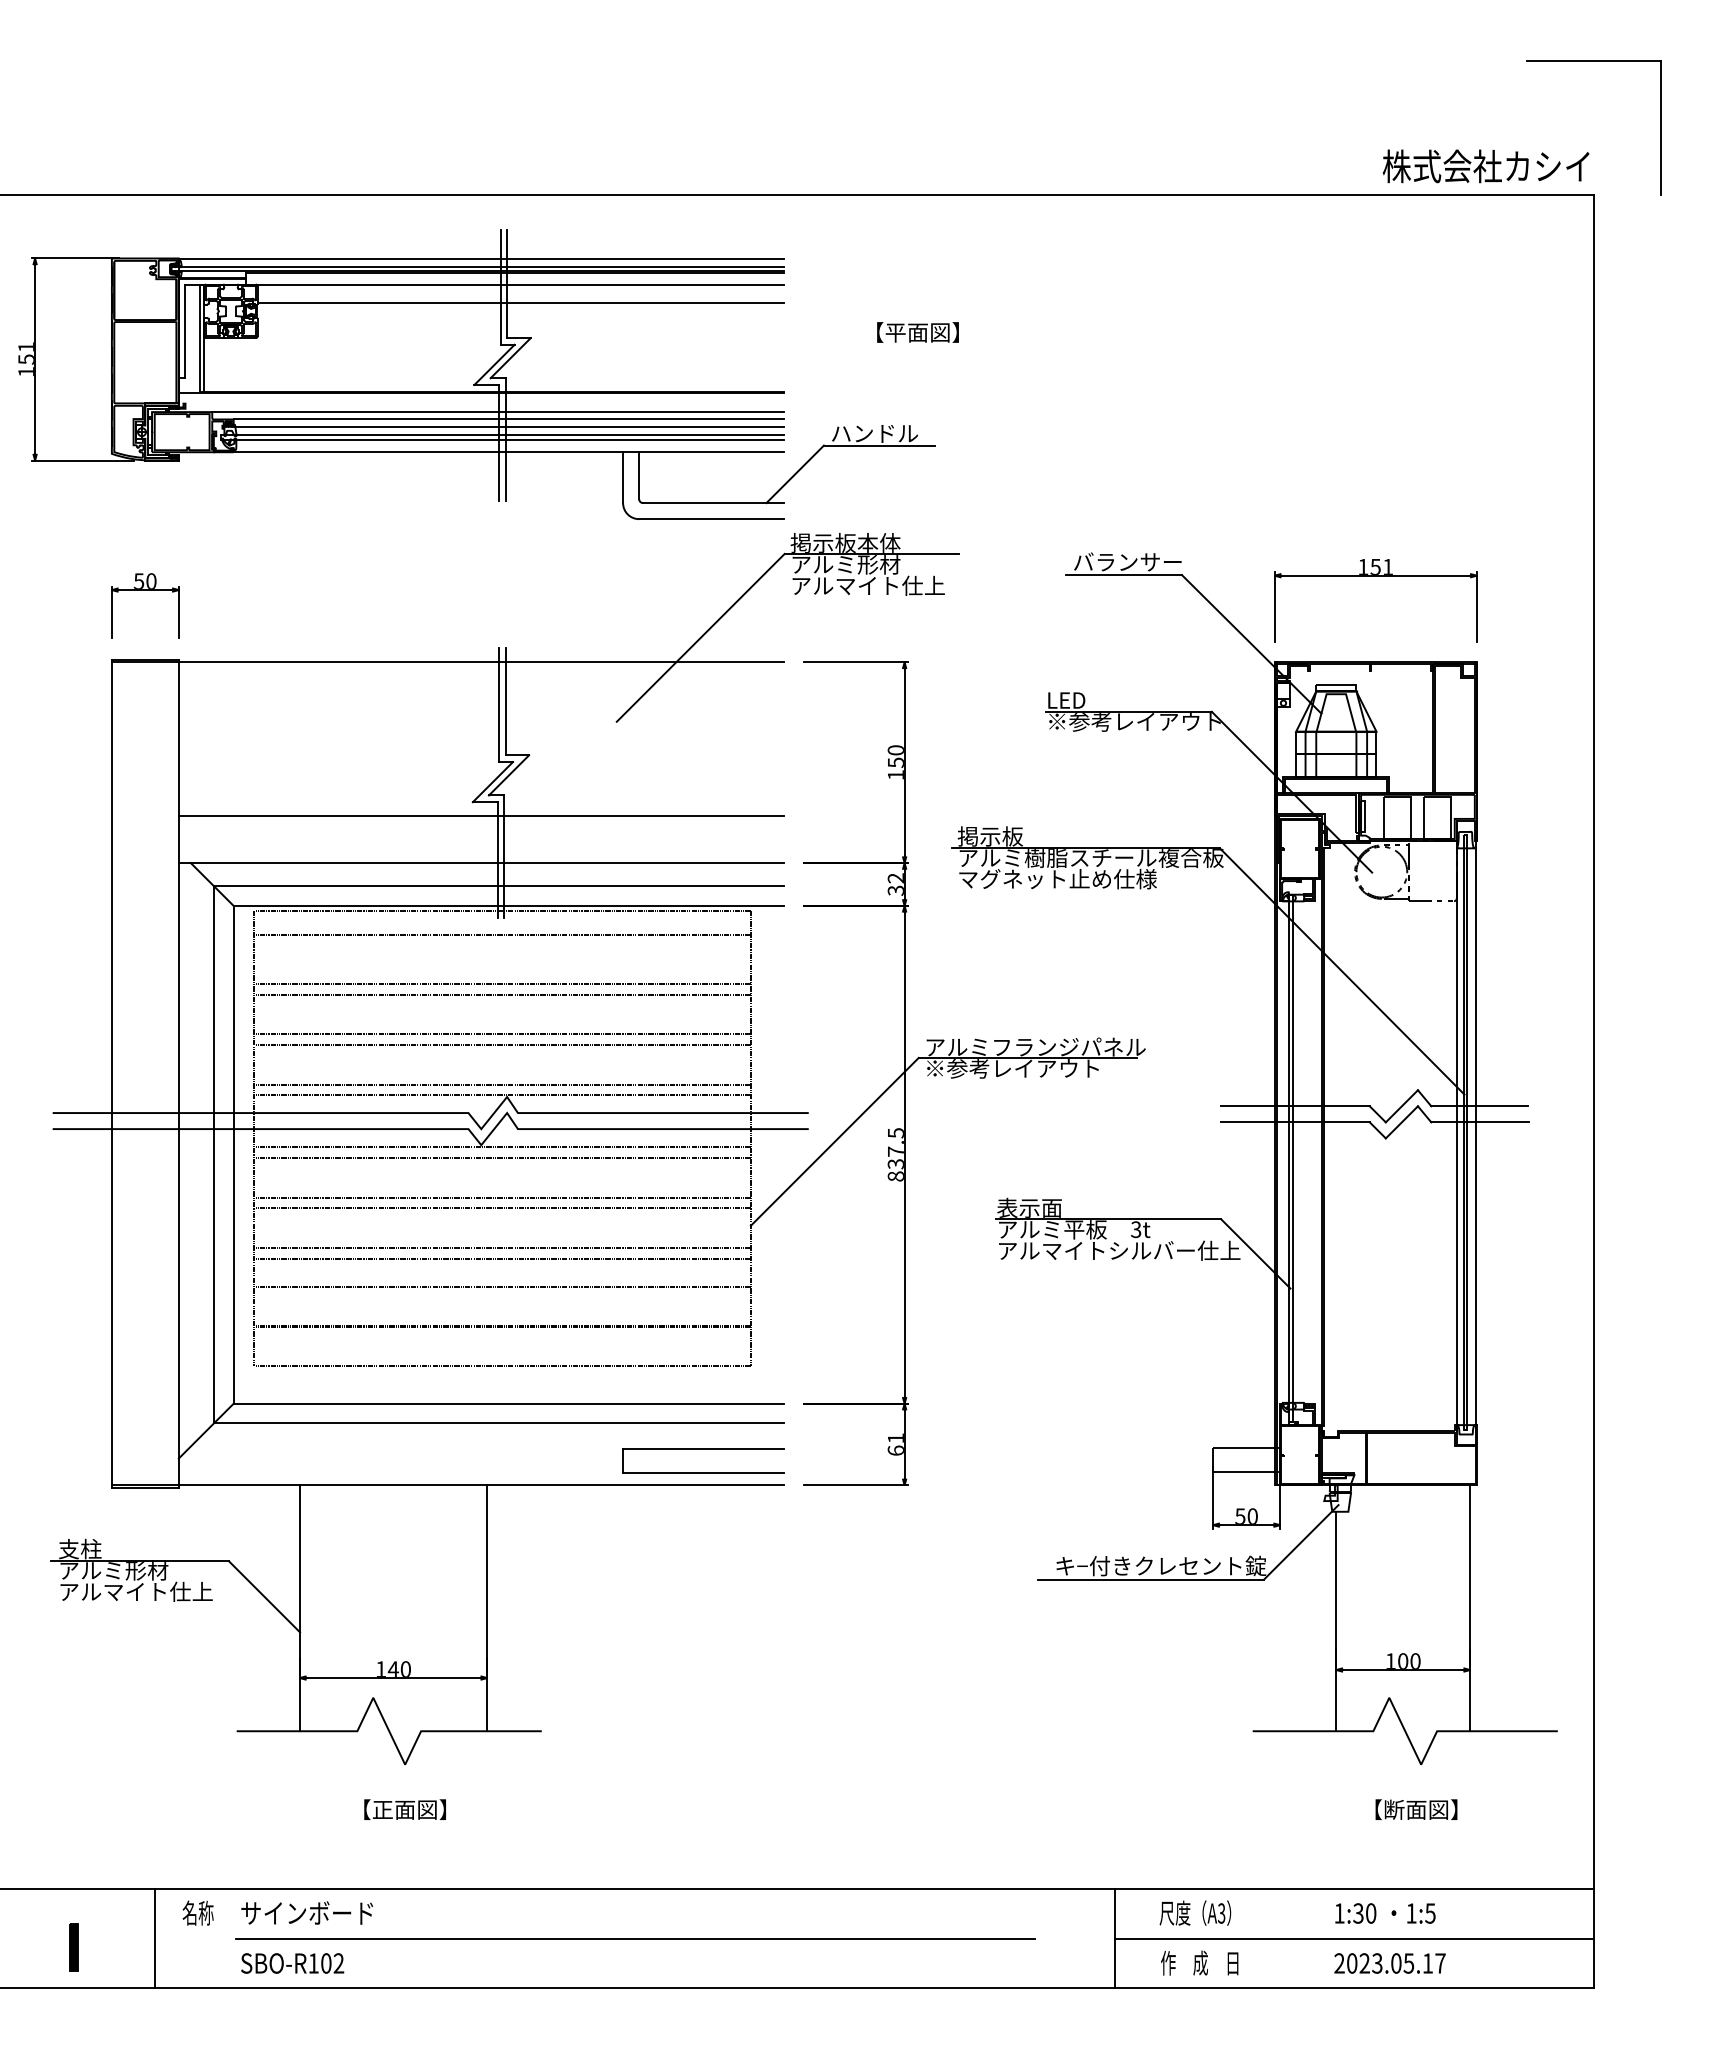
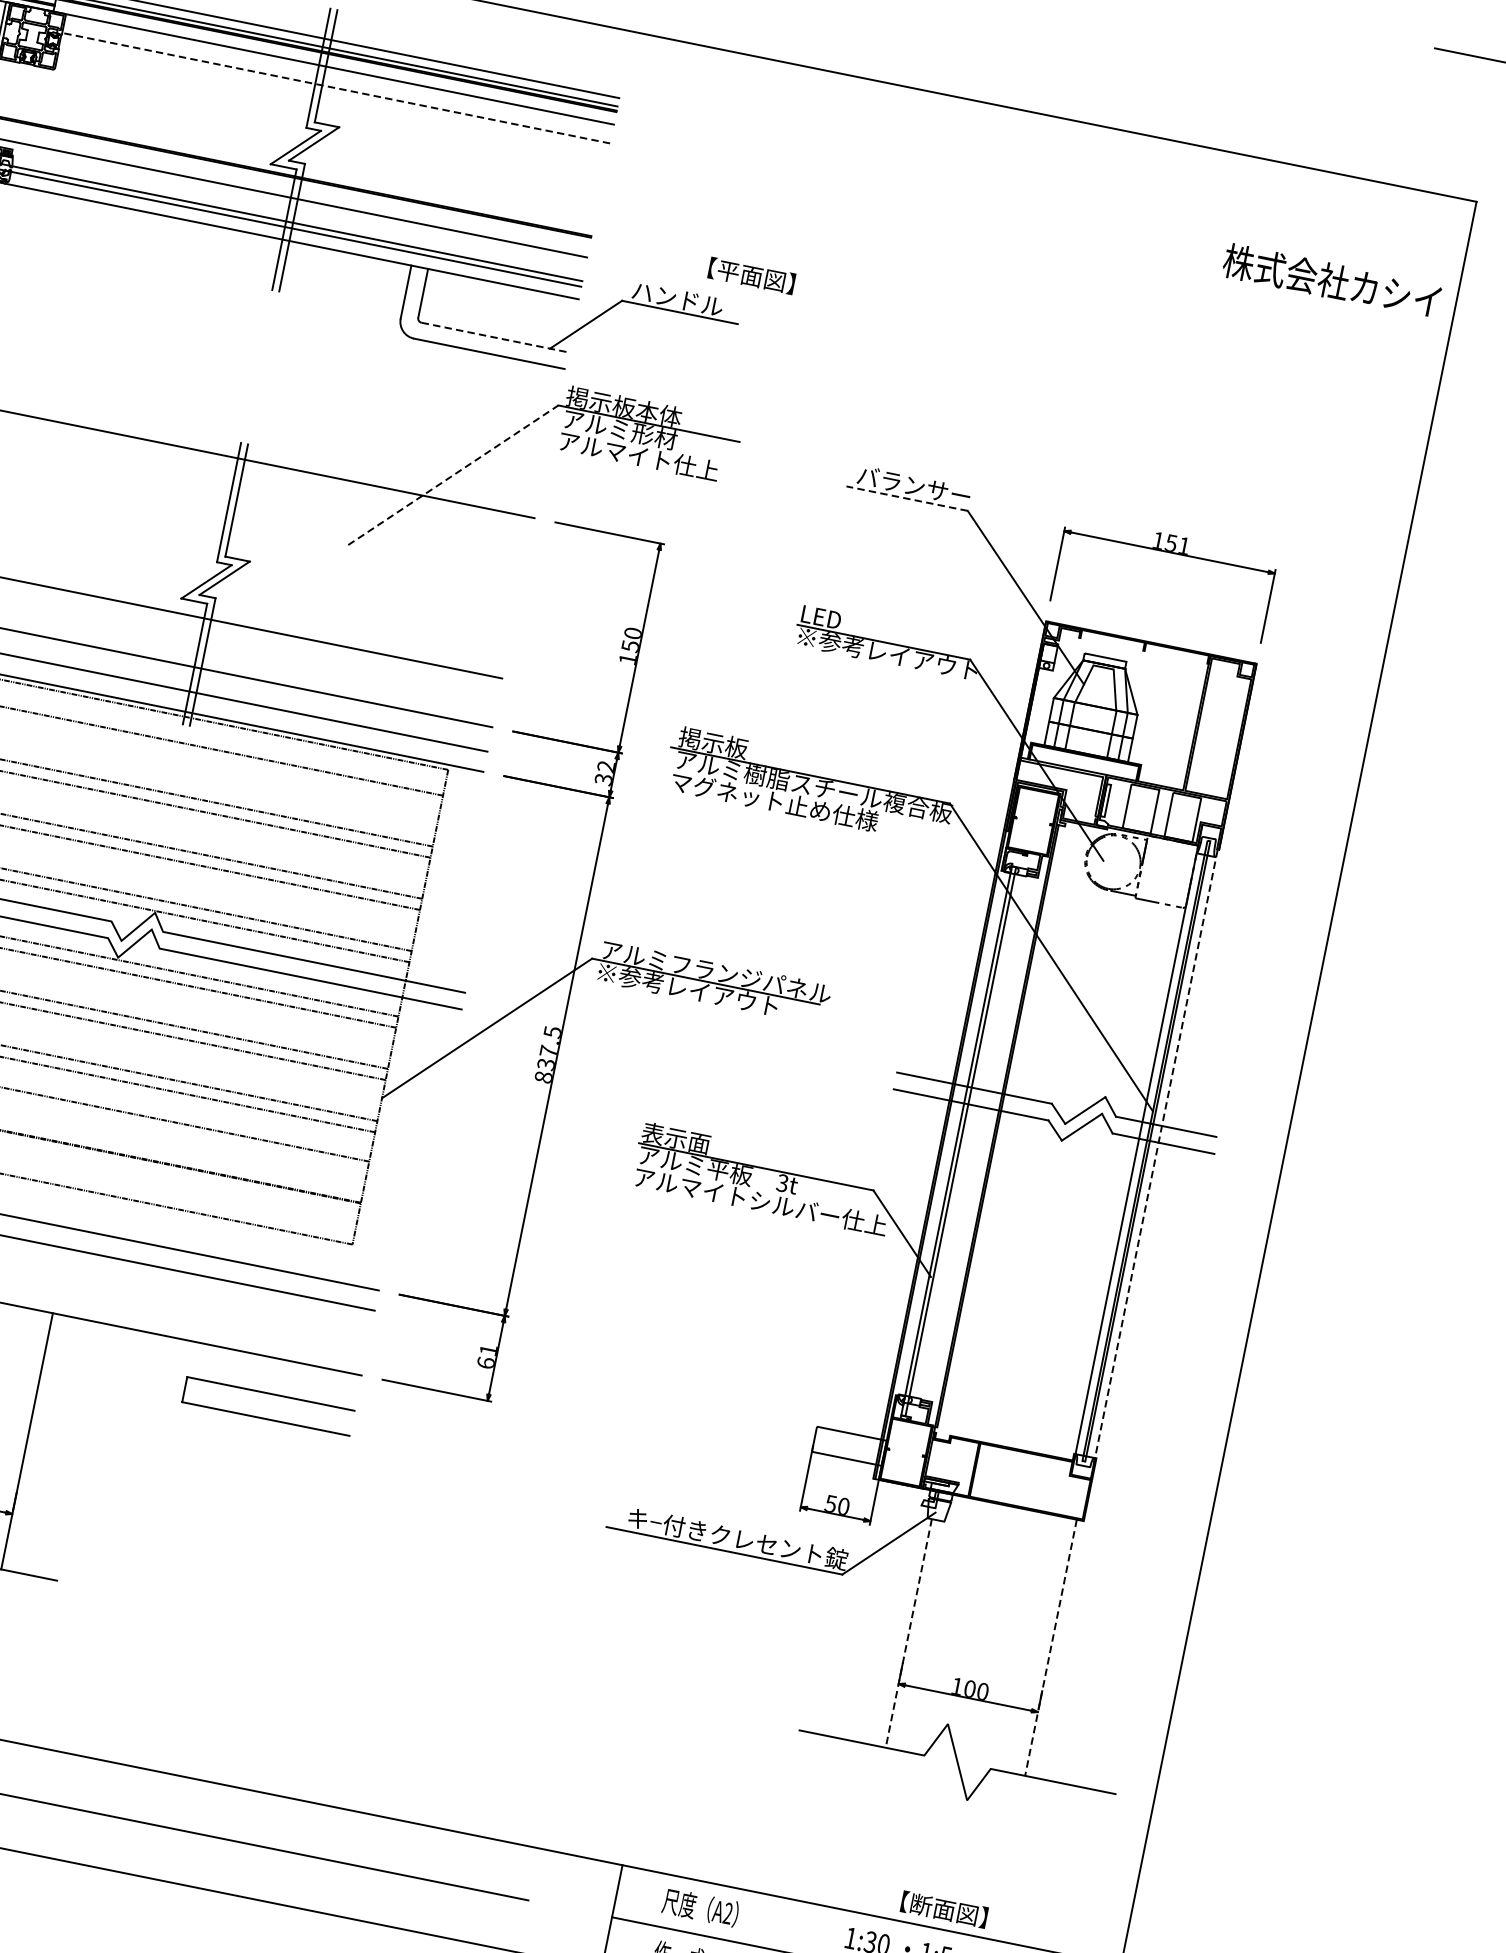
text: (1485, 166) -> (1331, 281), moved
line: (520, 302) -> (335, 88), solid -> dashed
text: (917, 332) -> (751, 275), moved
line: (508, 419) -> (298, 207), removed
line: (509, 426) -> (298, 214), removed
line: (713, 503) -> (494, 337), solid -> dashed
line: (1123, 575) -> (906, 499), solid -> dashed
line: (700, 637) -> (453, 474), solid -> dashed
line: (1475, 1135) -> (1155, 1156), solid -> dashed
part: (703, 1449) -> (271, 1394), moved
line: (1470, 1608) -> (1051, 1648), solid -> dashed
line: (1336, 1621) -> (908, 1633), solid -> dashed
text: (1416, 1809) -> (944, 1909), moved
text: (1221, 1913) -> (727, 1913), A3 -> A2

